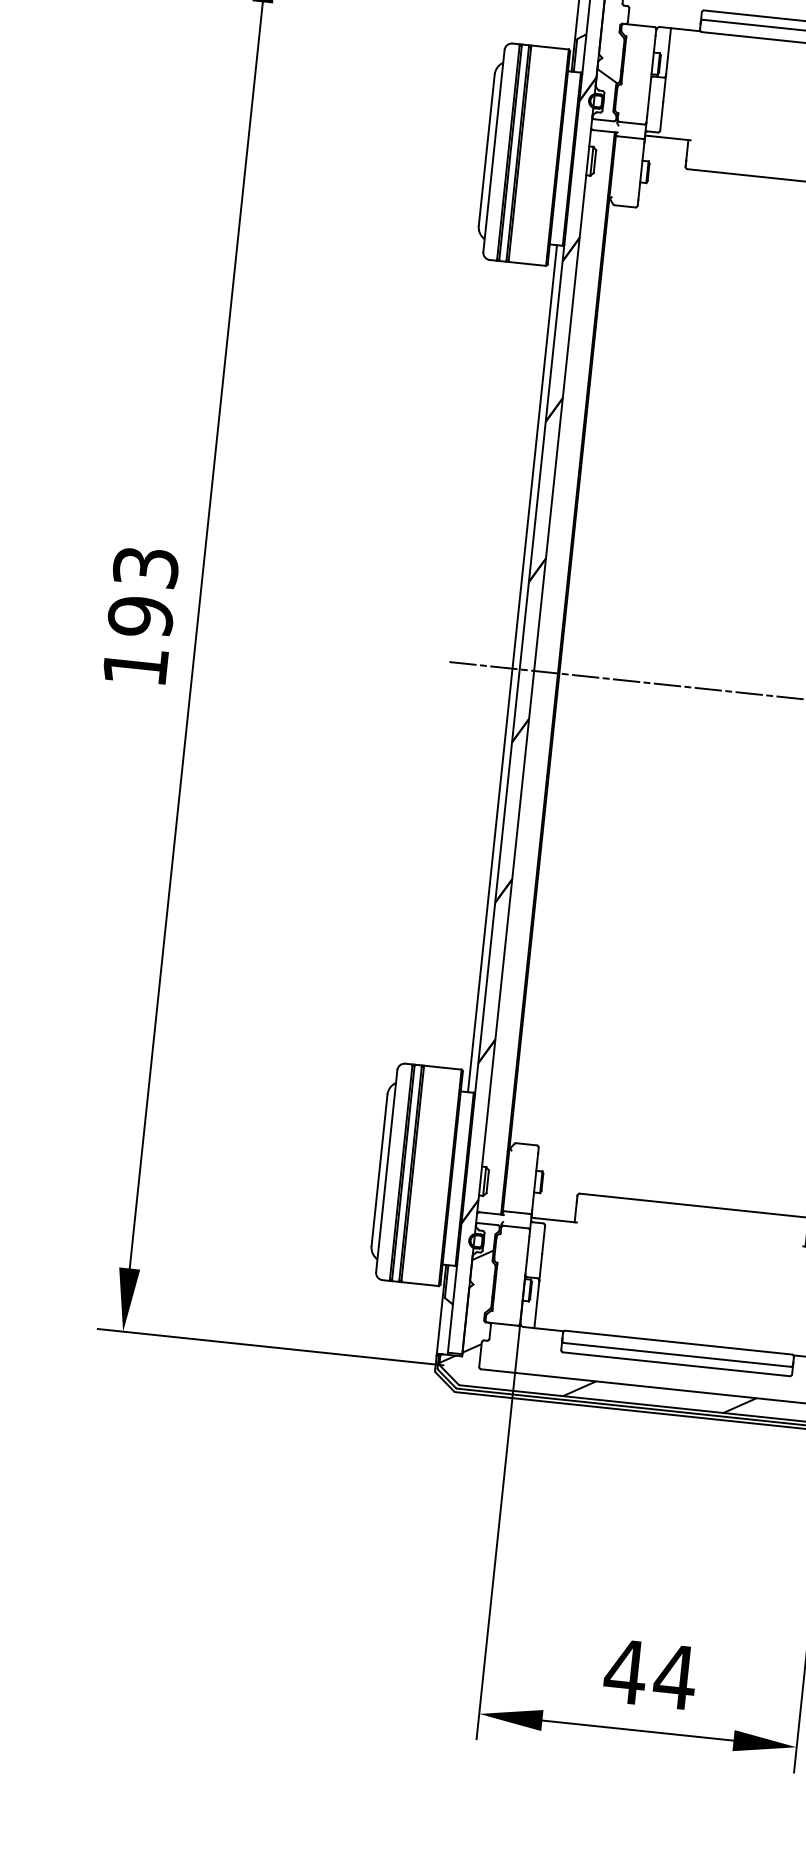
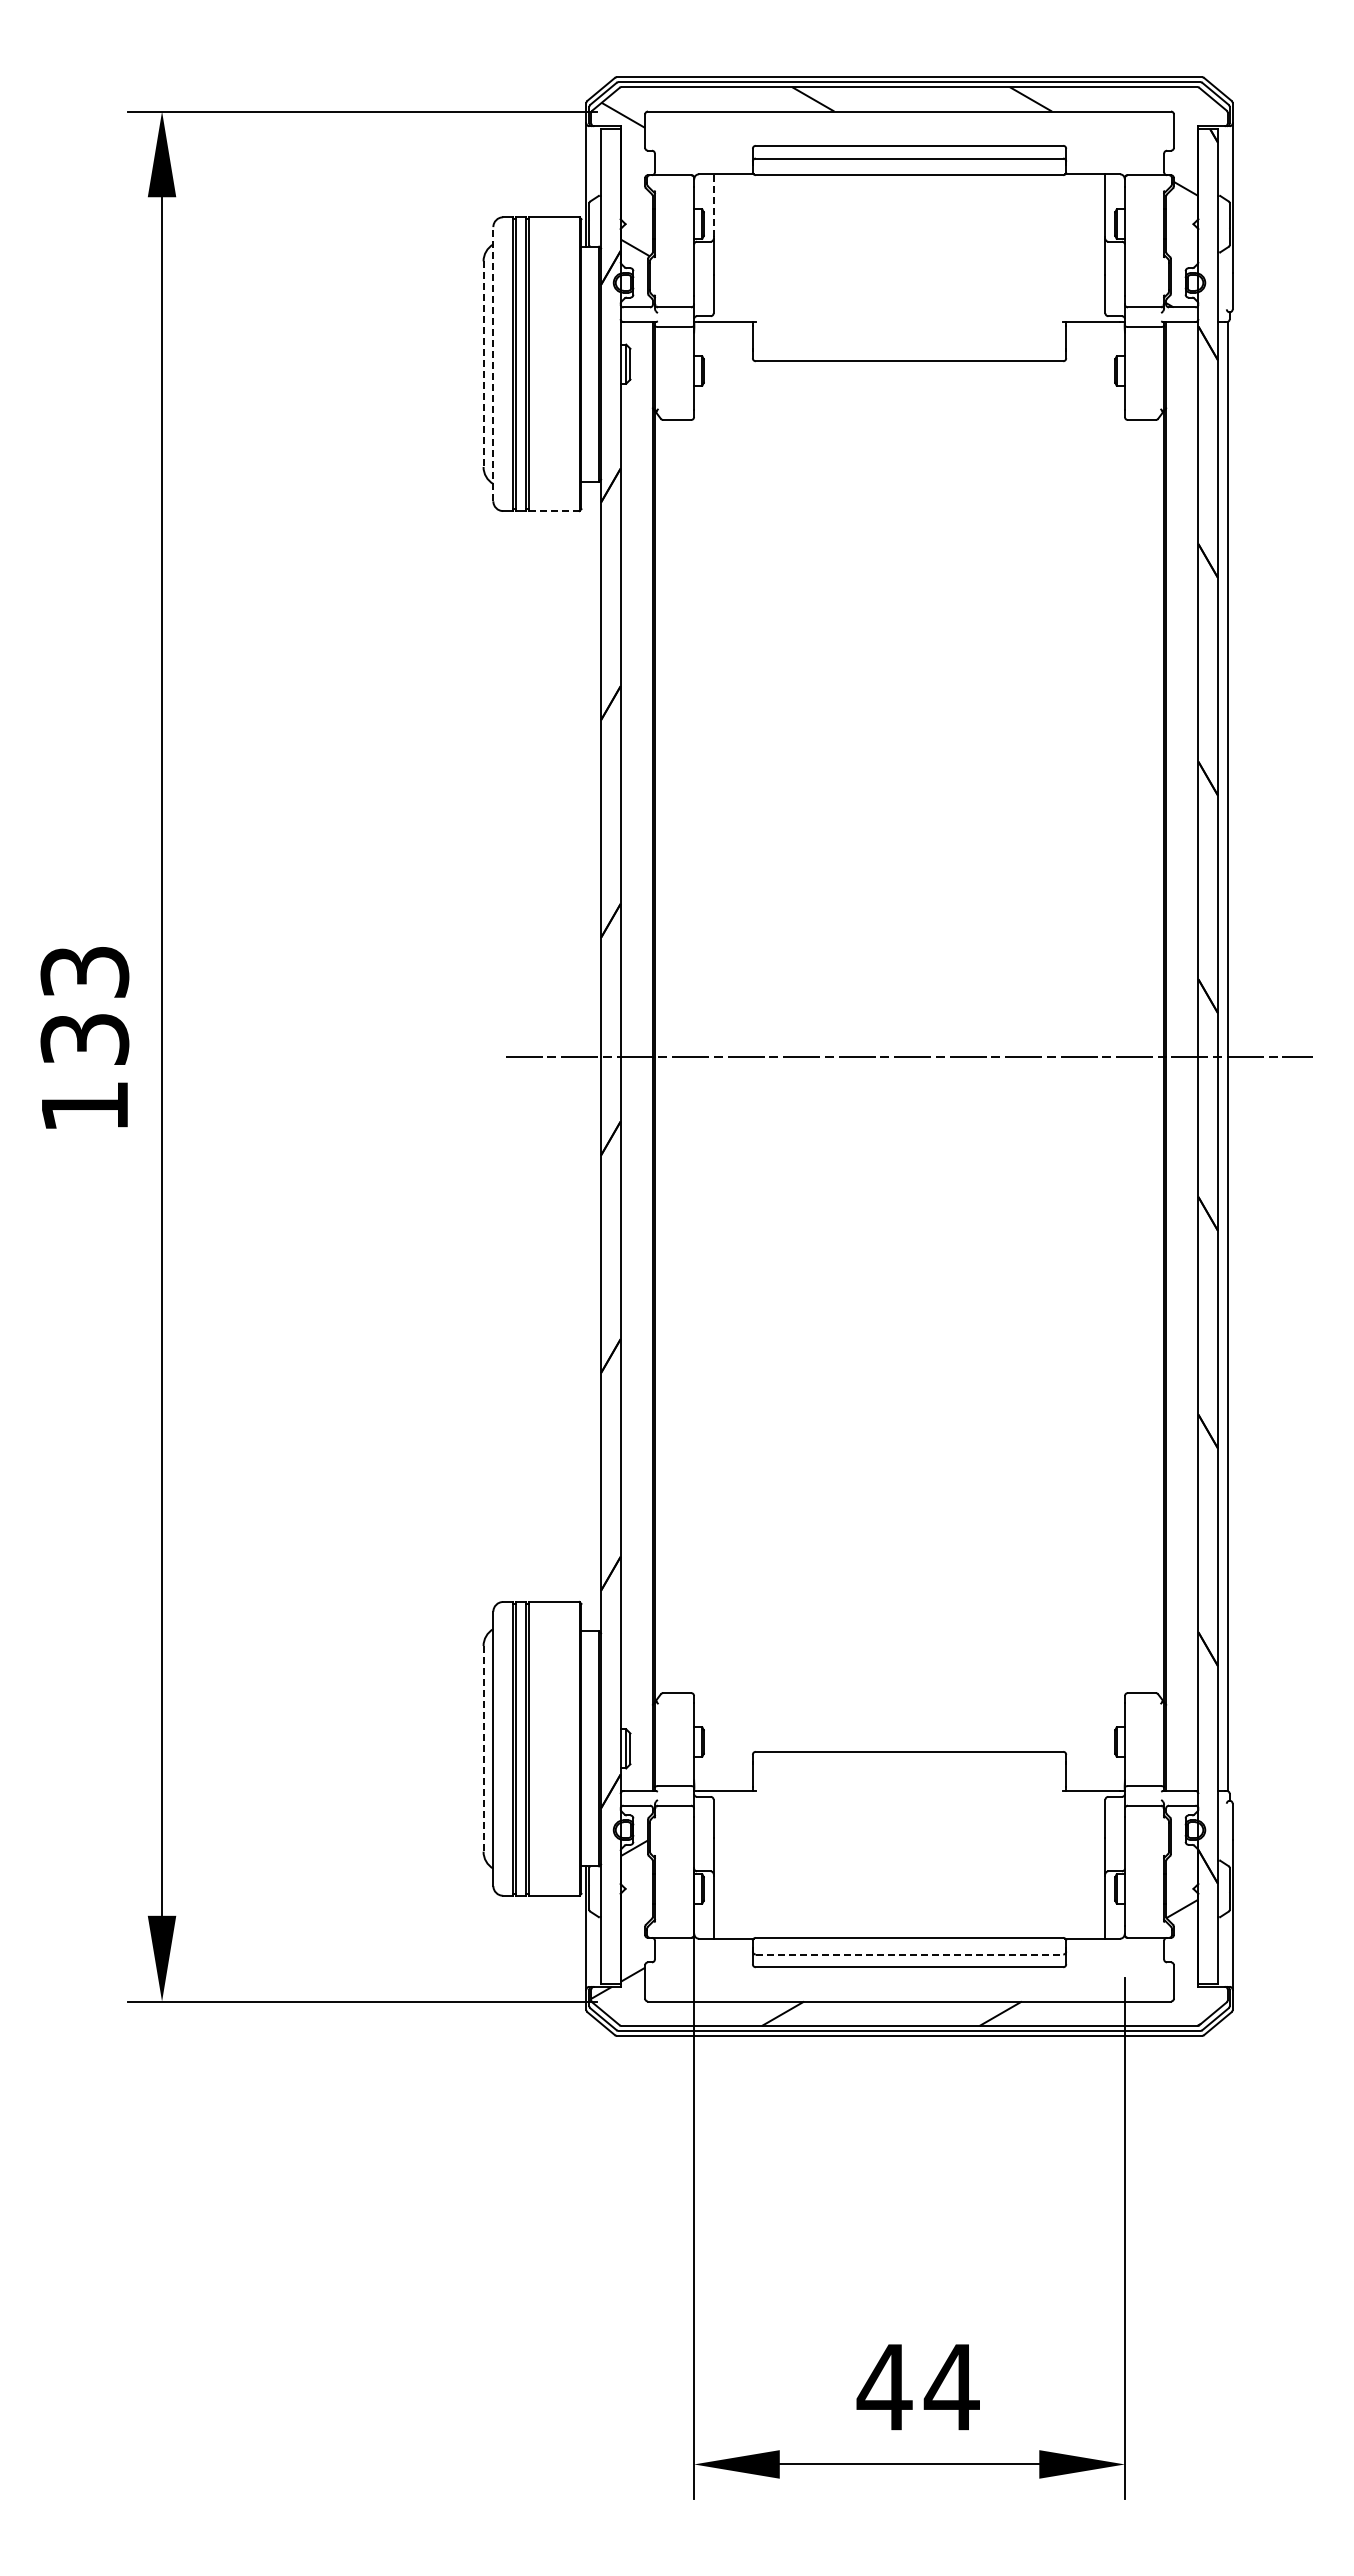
line: (668, 51) -> (713, 205), solid -> dashed
line: (486, 150) -> (483, 364), solid -> dashed
line: (494, 150) -> (493, 363), solid -> dashed
line: (526, 264) -> (553, 511), solid -> dashed
text: (140, 616) -> (84, 1039), 193 -> 133
line: (512, 668) -> (591, 1056), removed
line: (379, 1170) -> (483, 1748), solid -> dashed
line: (677, 1354) -> (909, 1954), solid -> dashed

